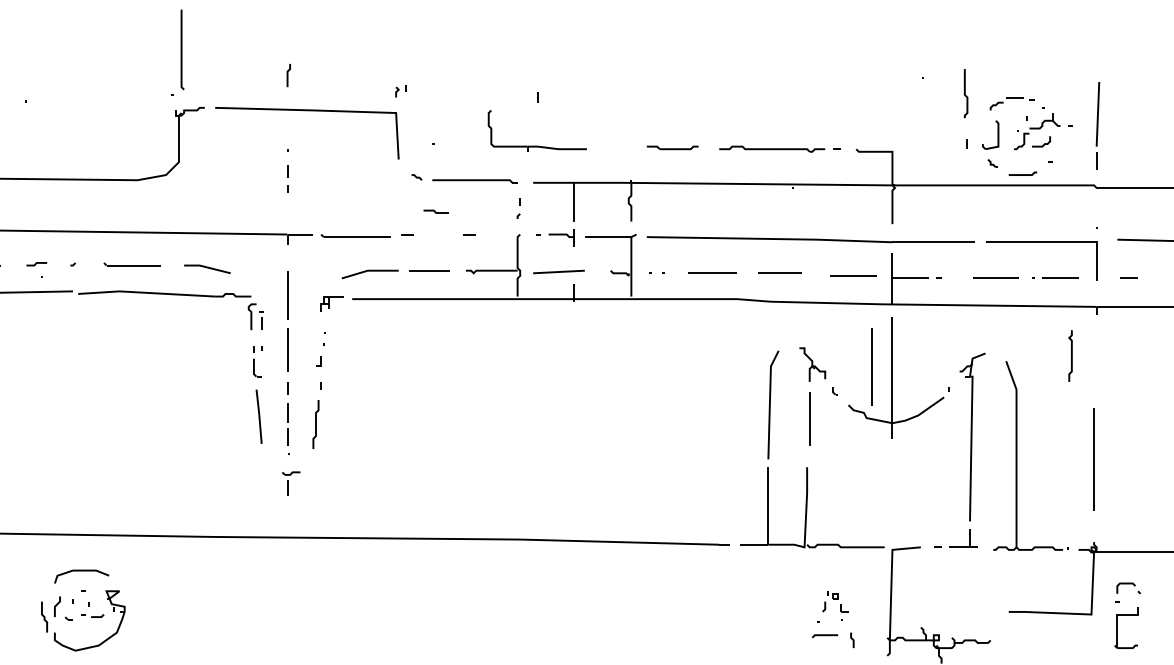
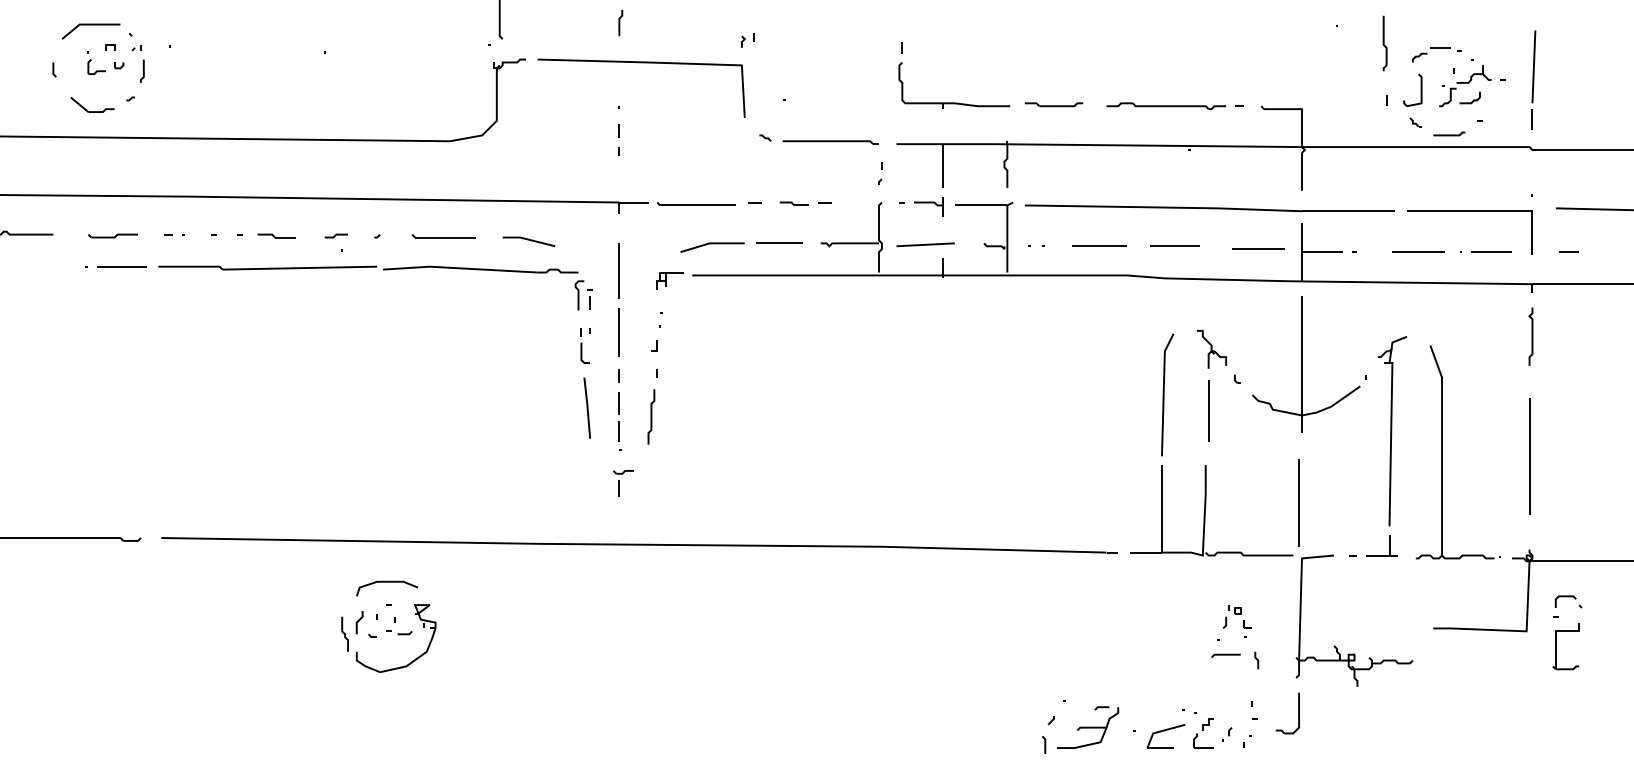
part: (537, 145) -> (954, 102), moved
part: (435, 211) -> (793, 203), moved
curve: (1070, 355) -> (1531, 336), moved
line: (871, 366) -> (1298, 502), moved

